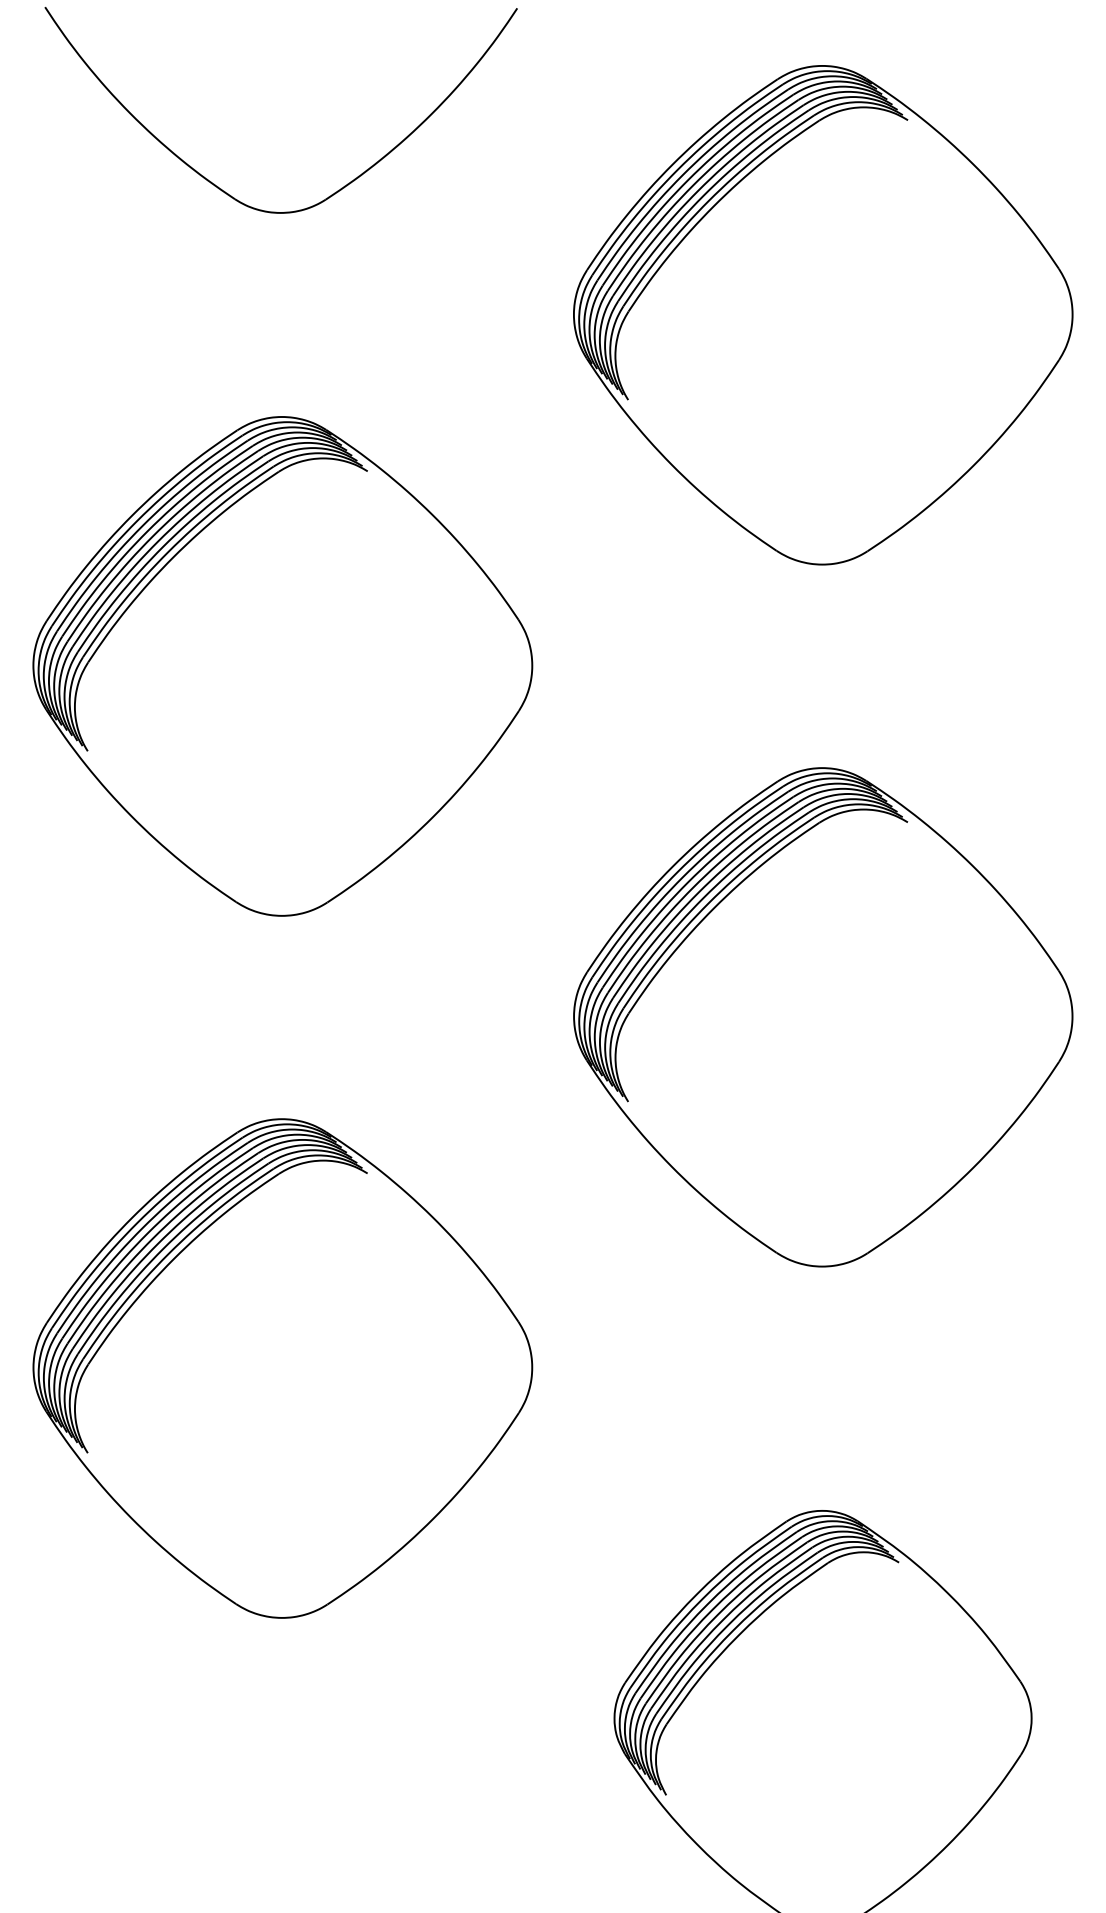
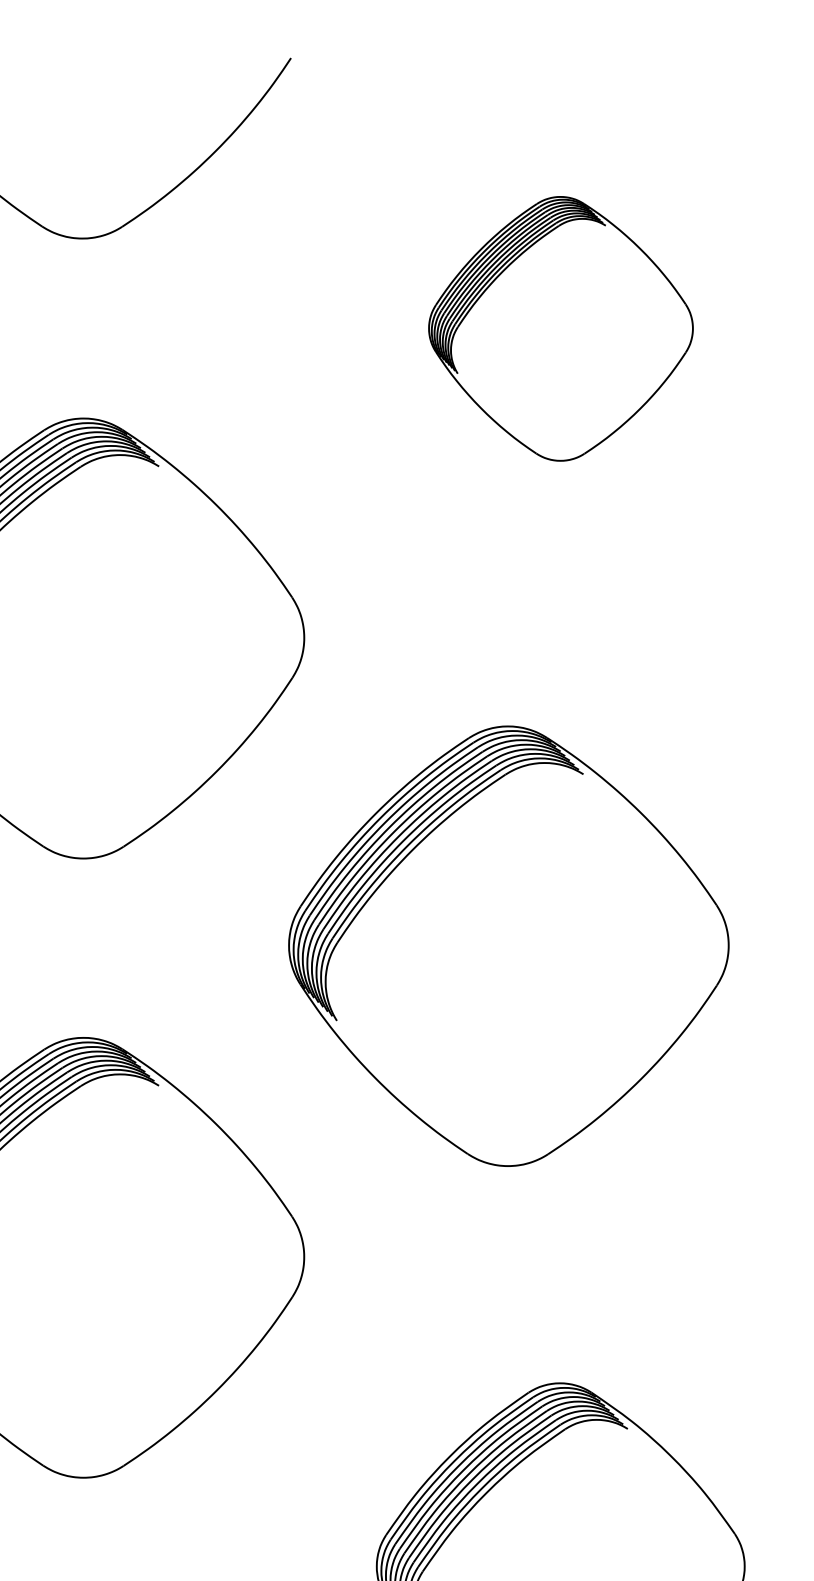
part: (823, 315) -> (561, 329), size x0.6
part: (823, 1017) -> (509, 946), moved

